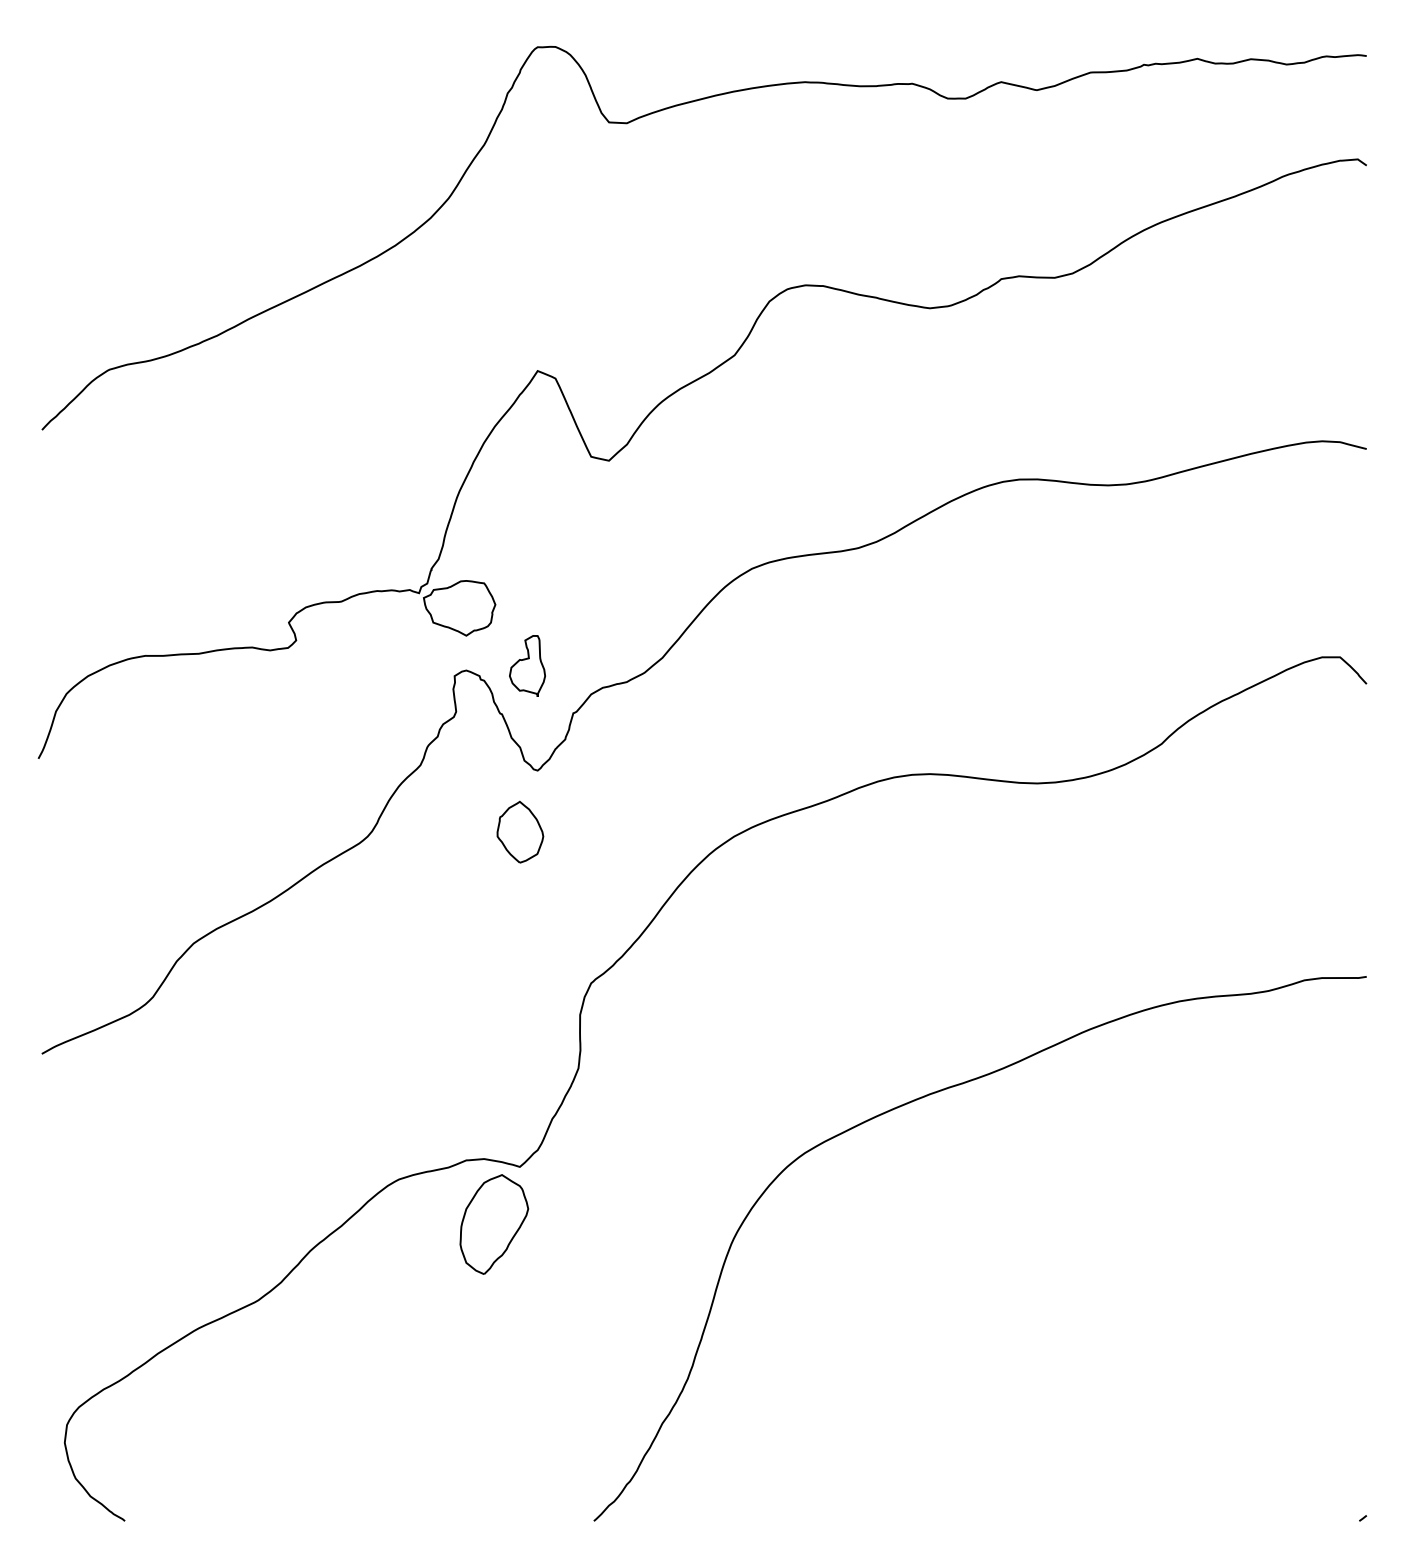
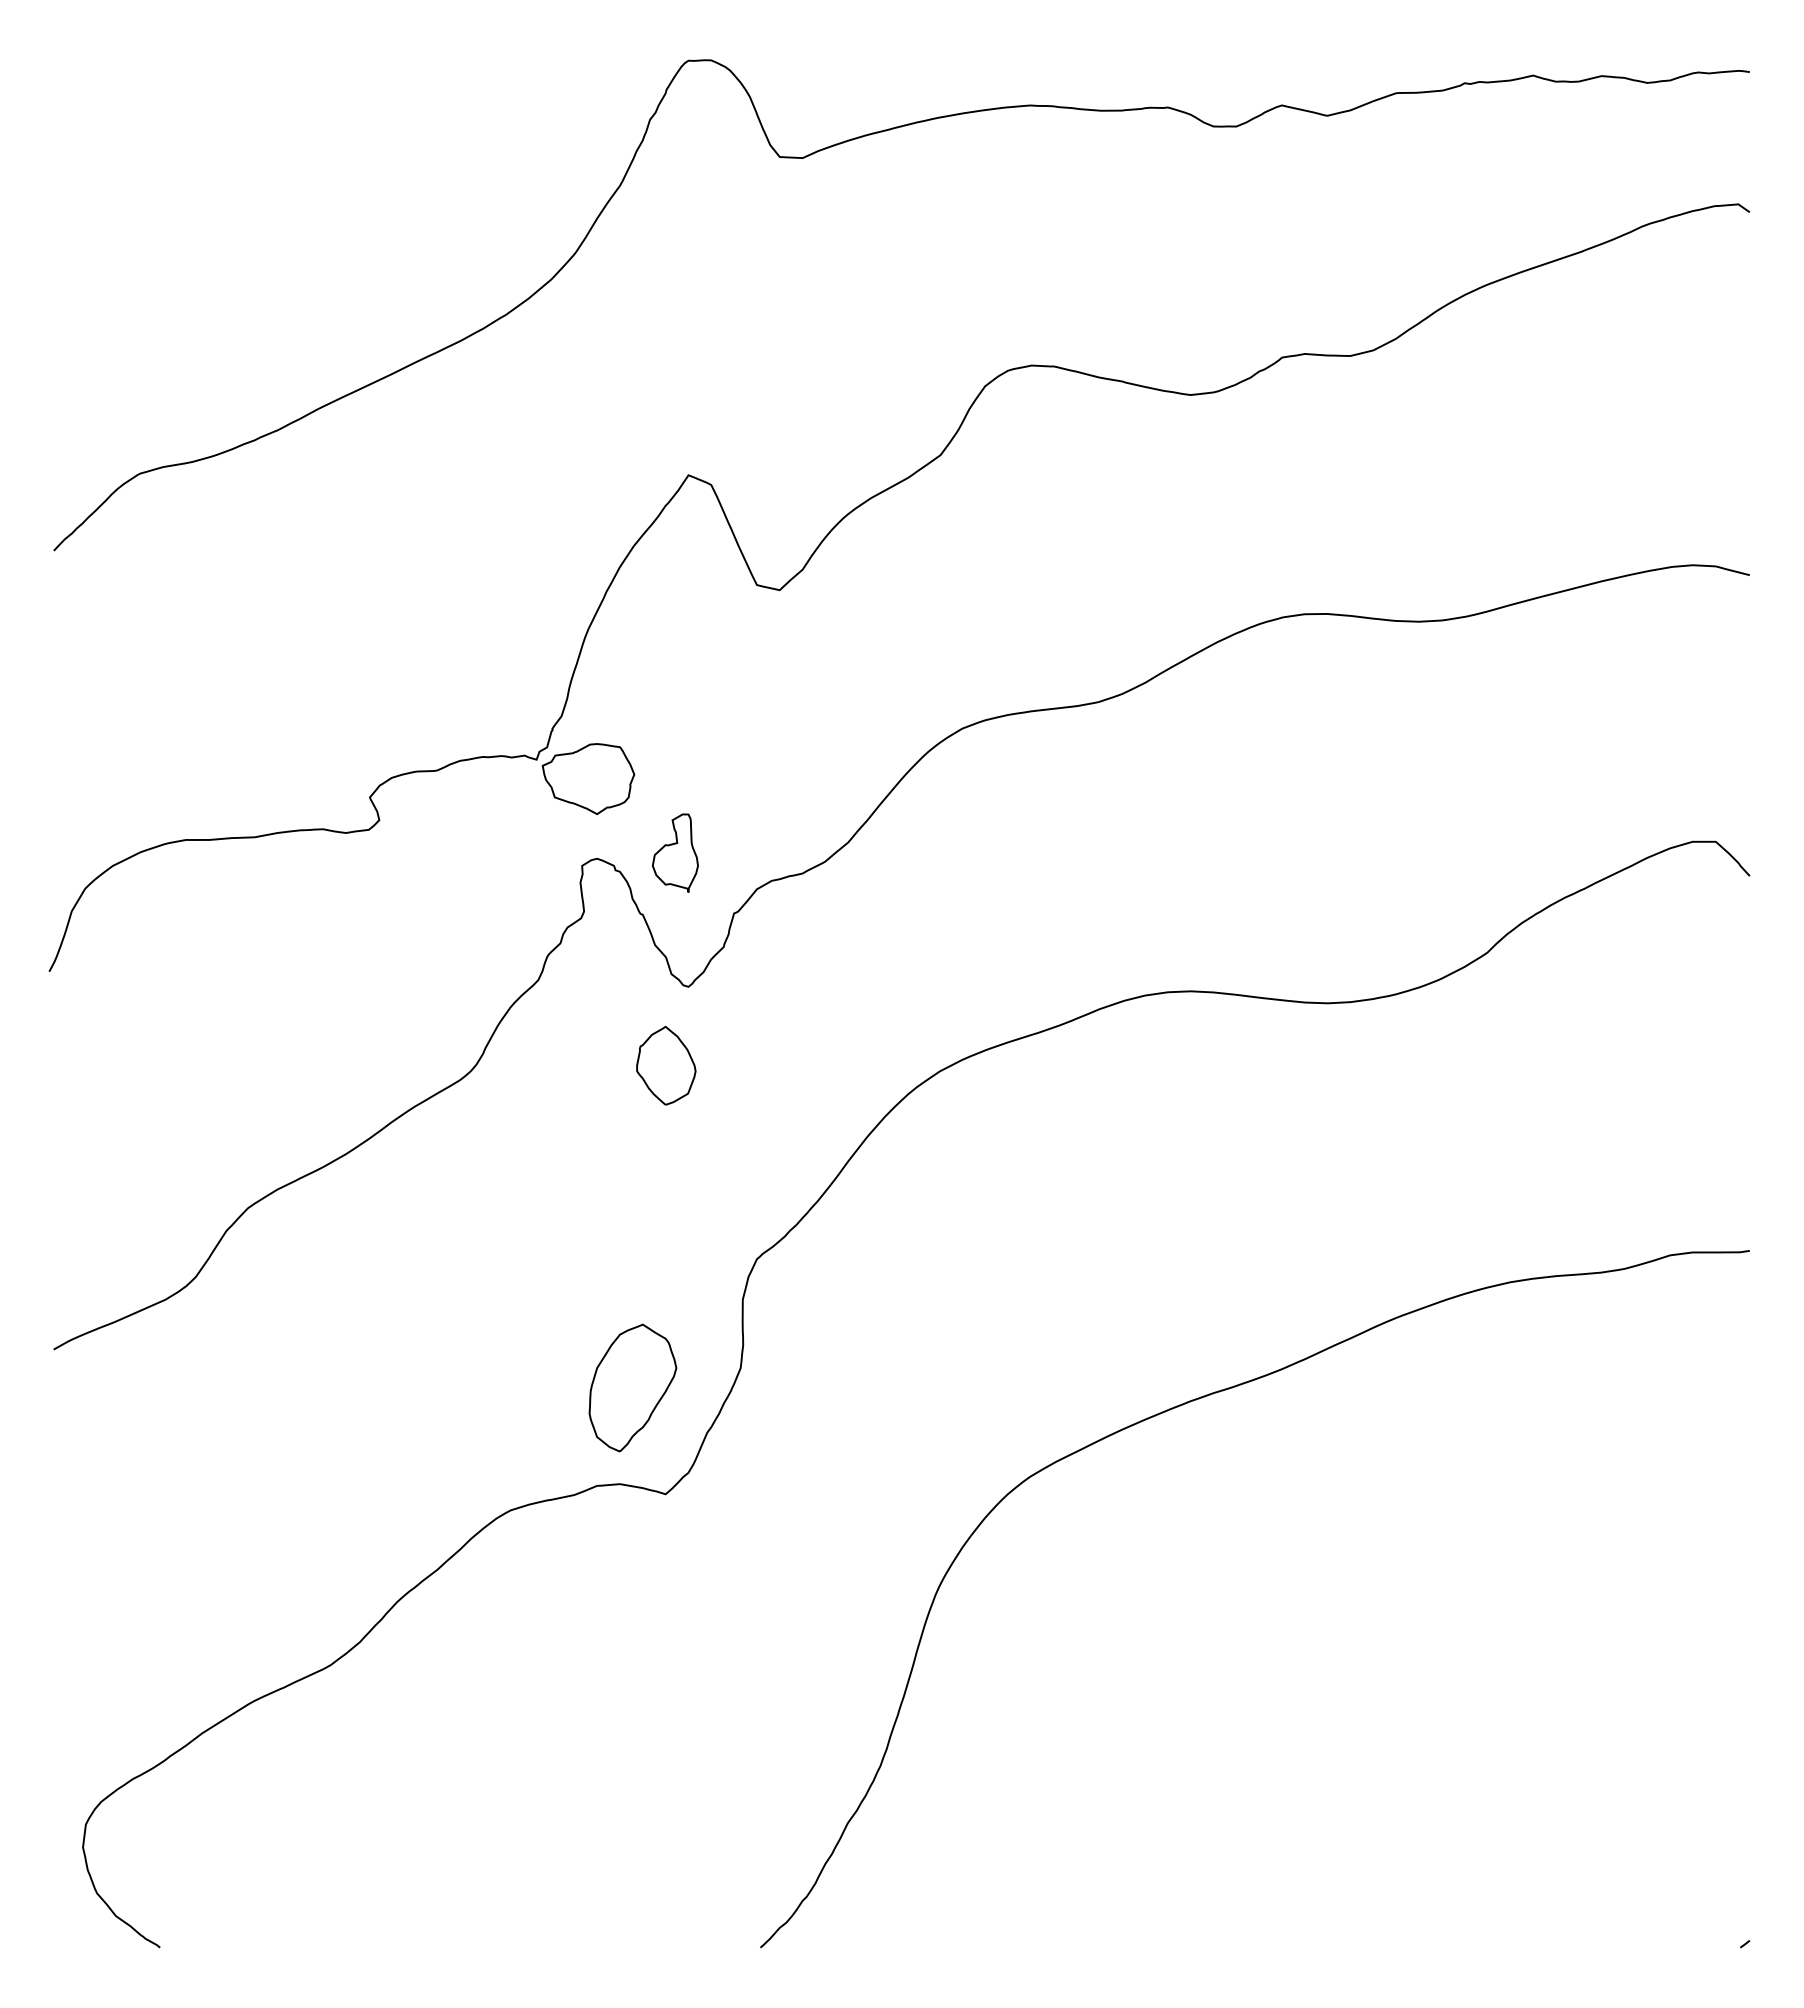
part: (493, 1224) -> (632, 1387), moved

